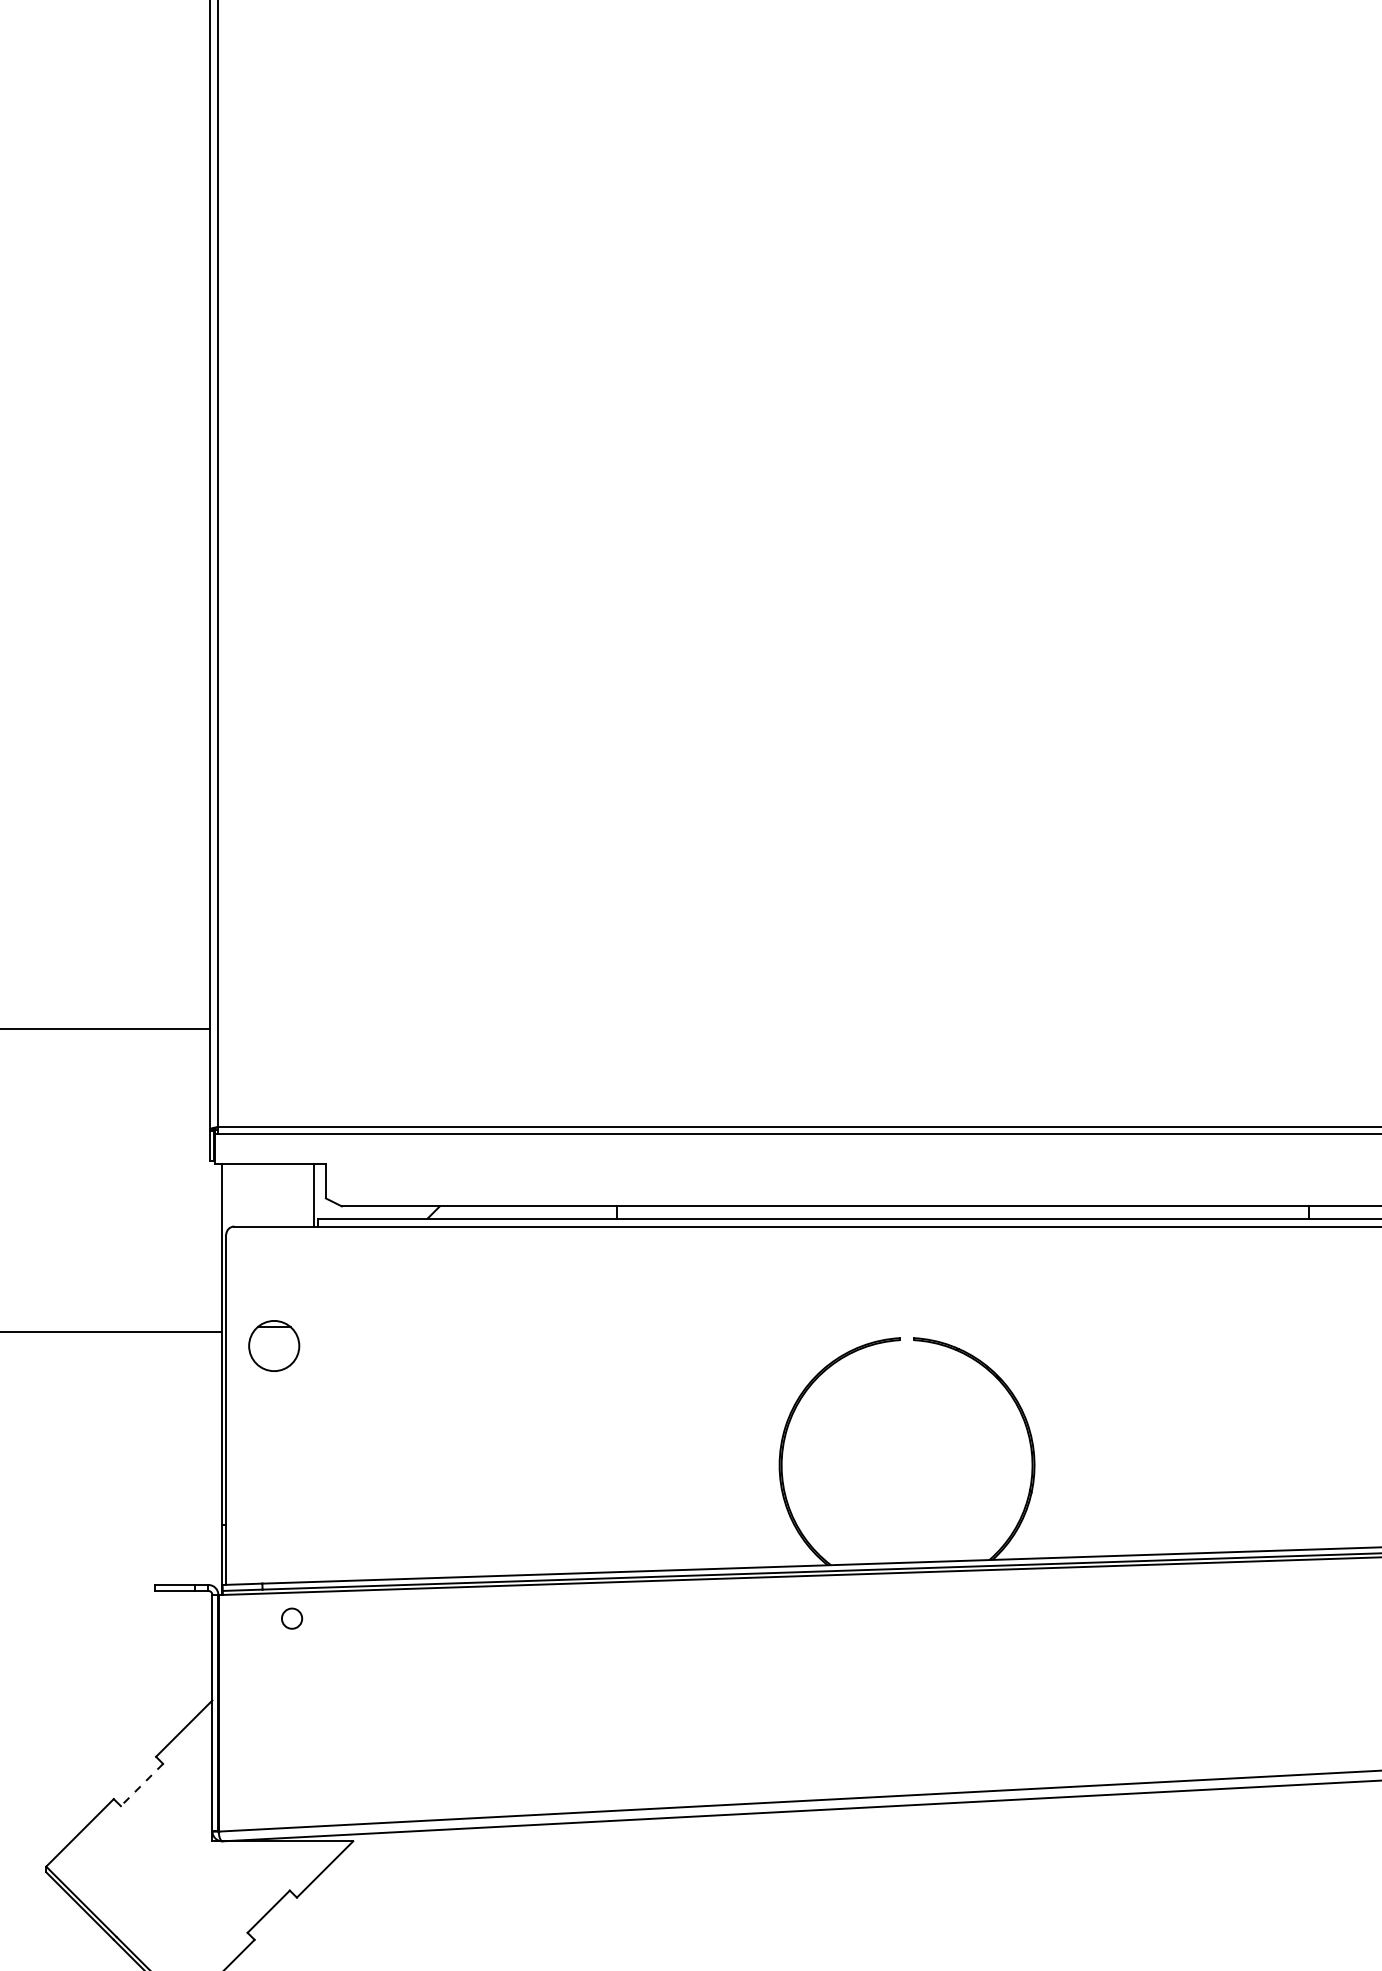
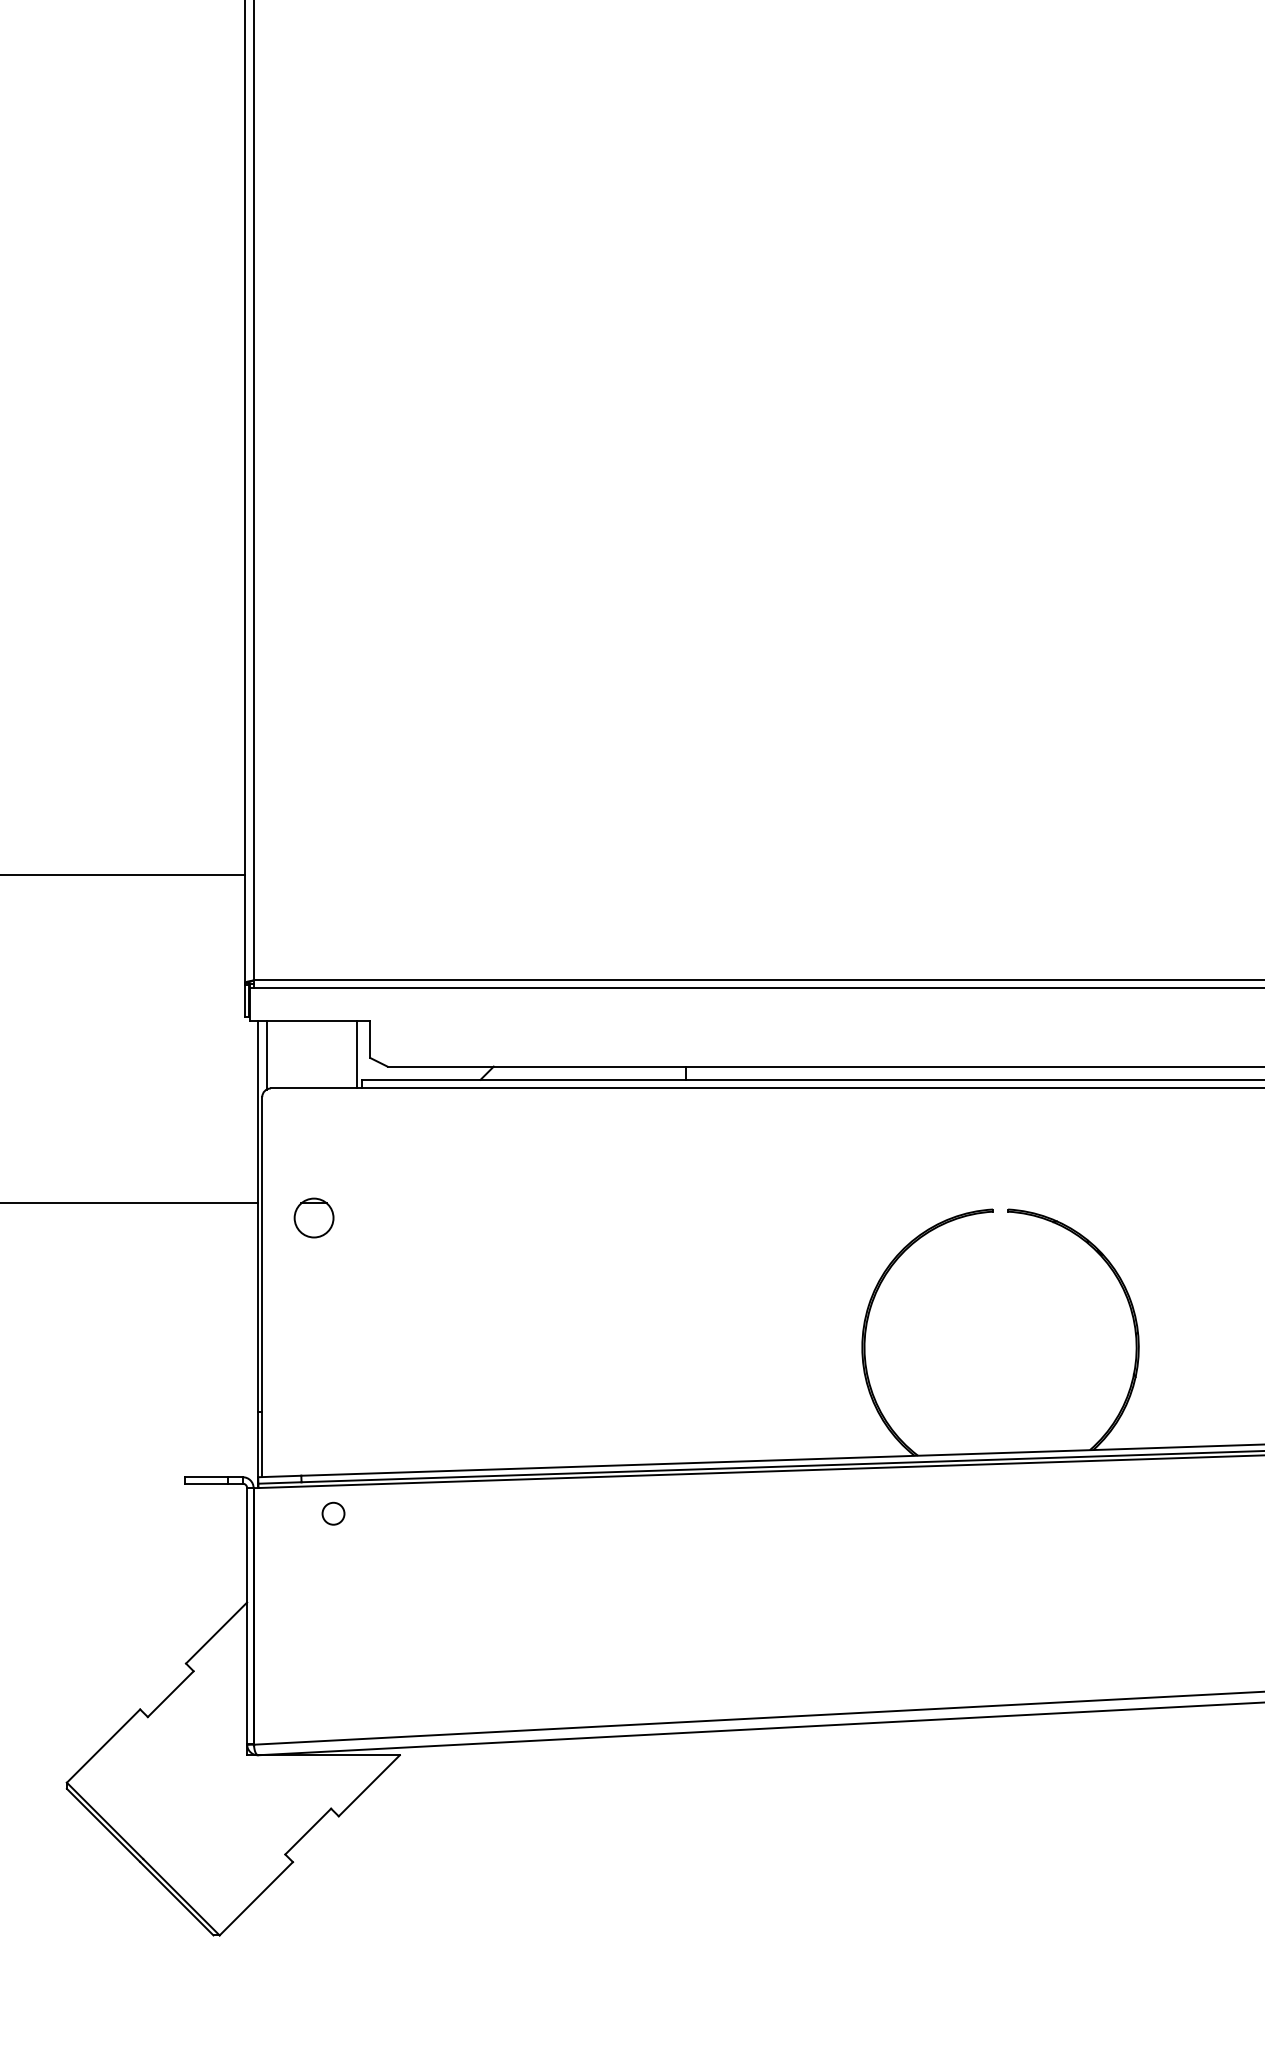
line: (230, 1195) -> (266, 1054), added
part: (273, 1345) -> (313, 1217), size x0.71
line: (142, 1785) -> (171, 1694), dashed -> solid

